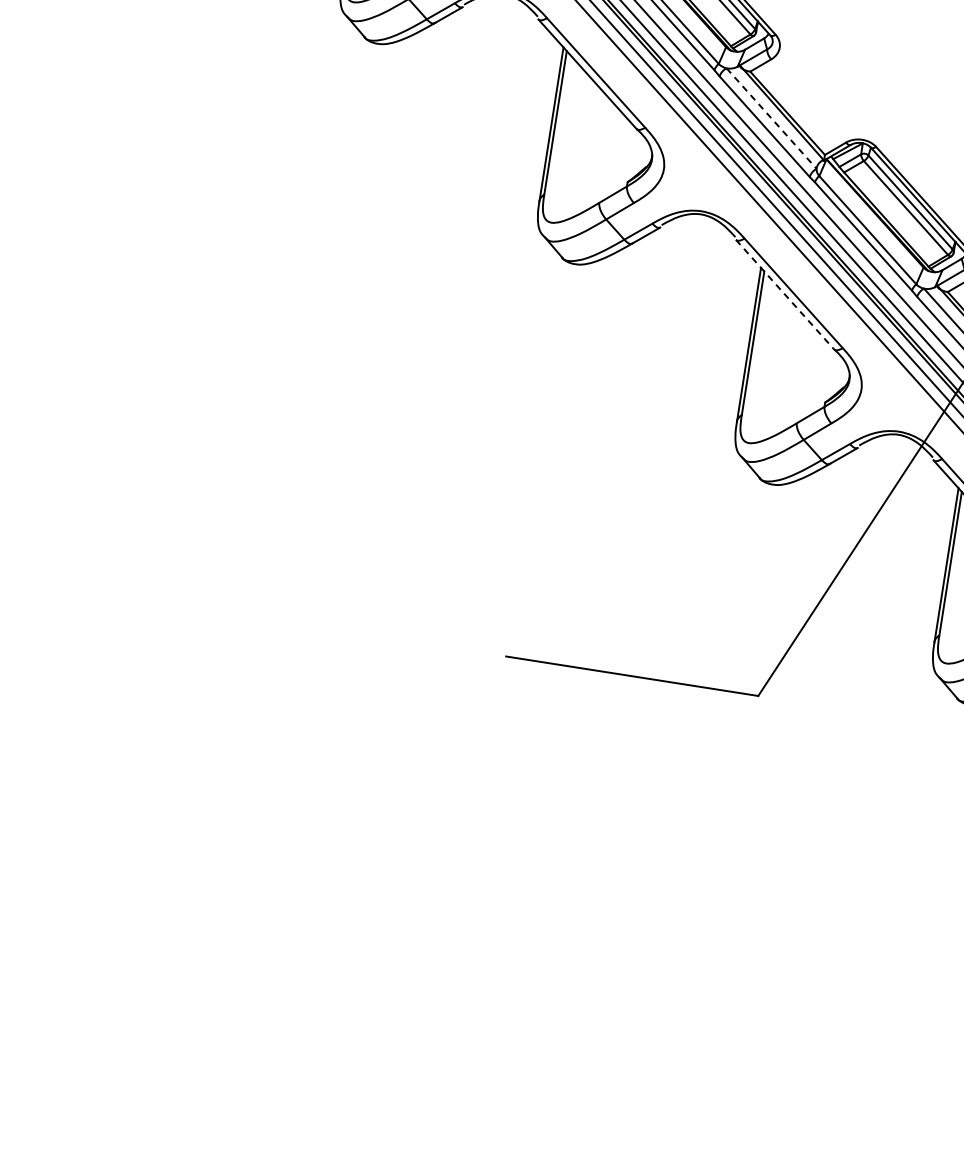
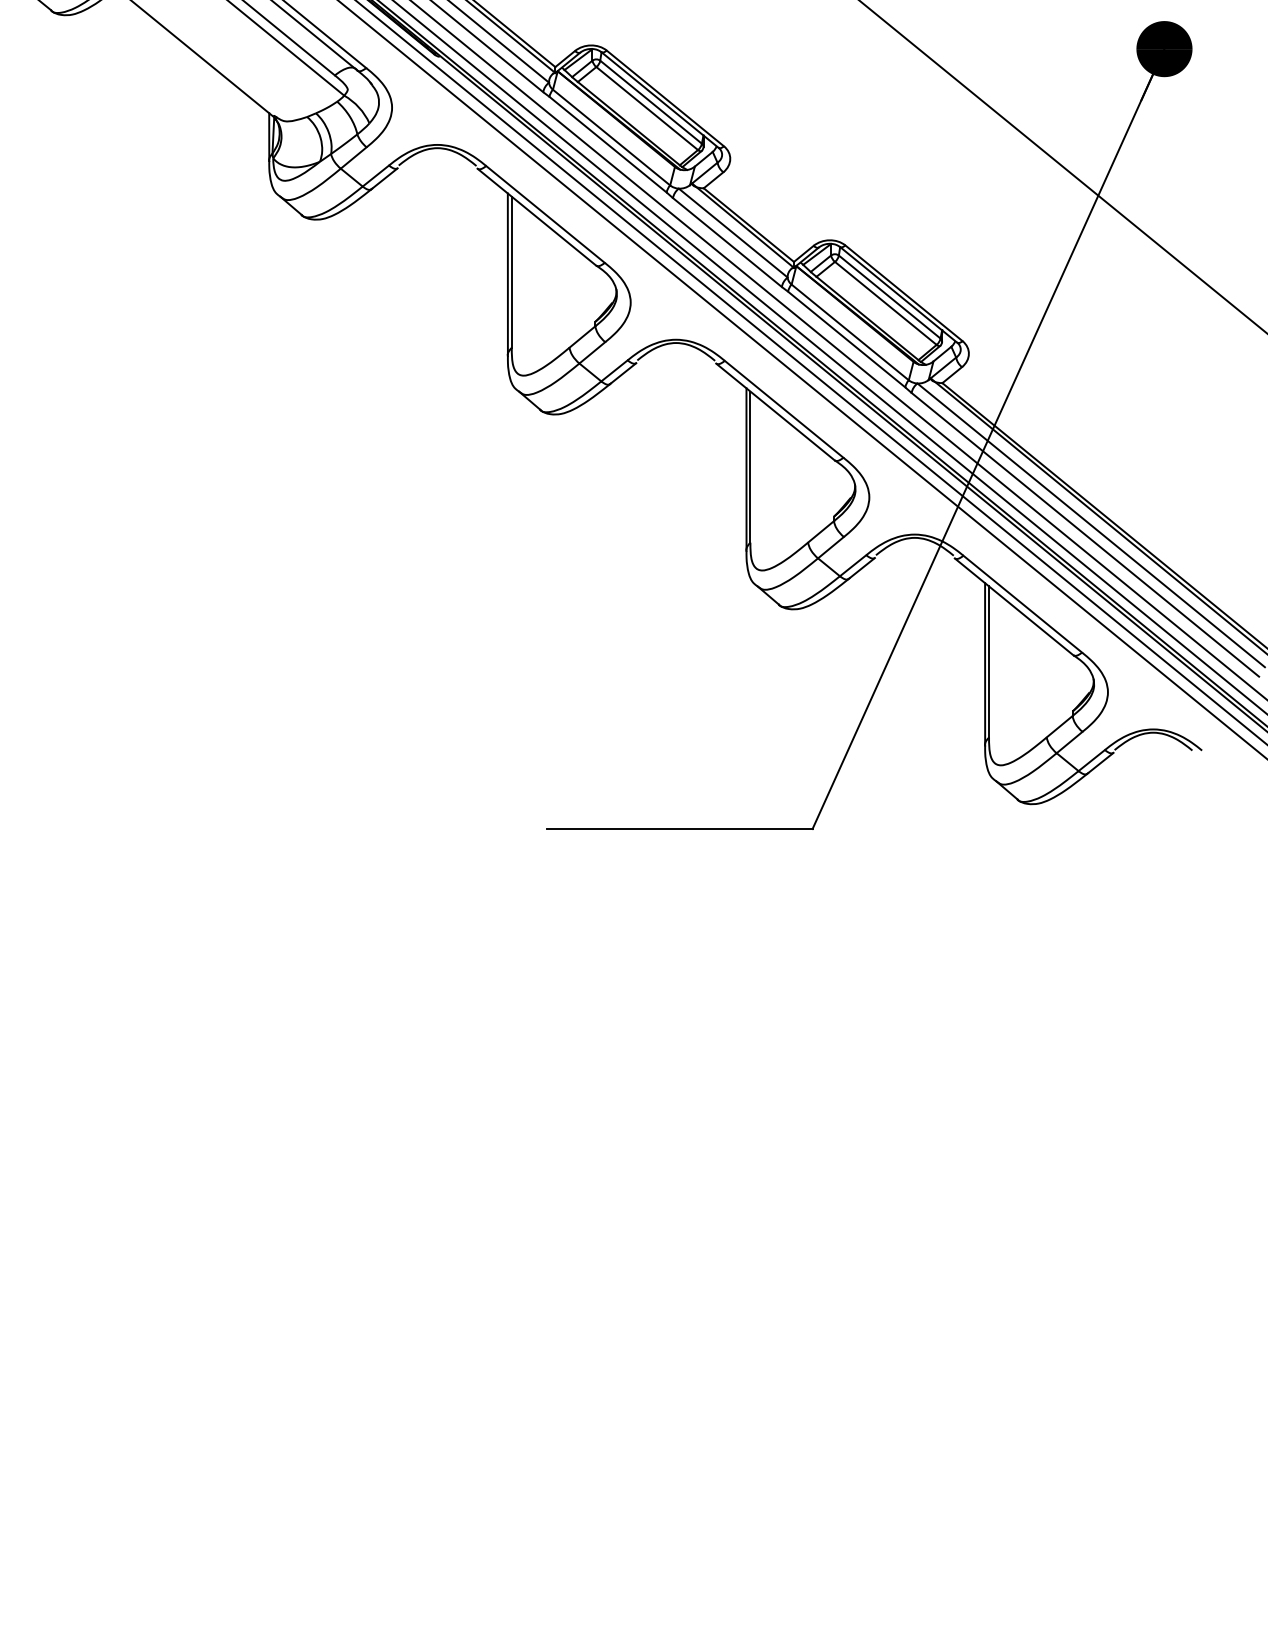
line: (771, 118) -> (733, 233), dashed -> solid
line: (785, 295) -> (775, 412), dashed -> solid

